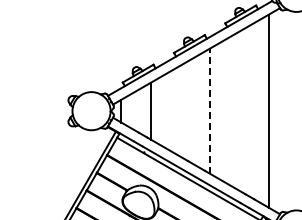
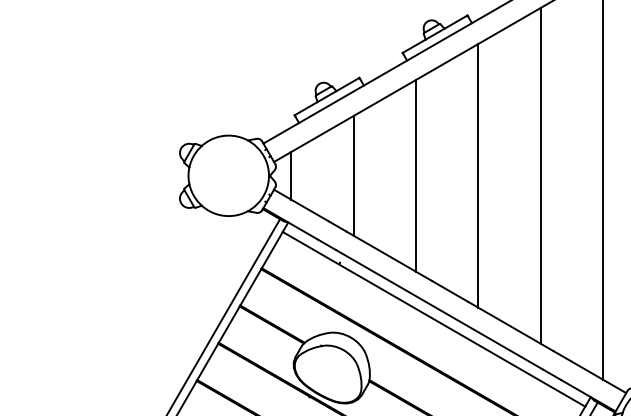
line: (180, 110) -> (416, 174), added
line: (239, 110) -> (540, 174), added
line: (209, 111) -> (477, 176), dashed -> solid

